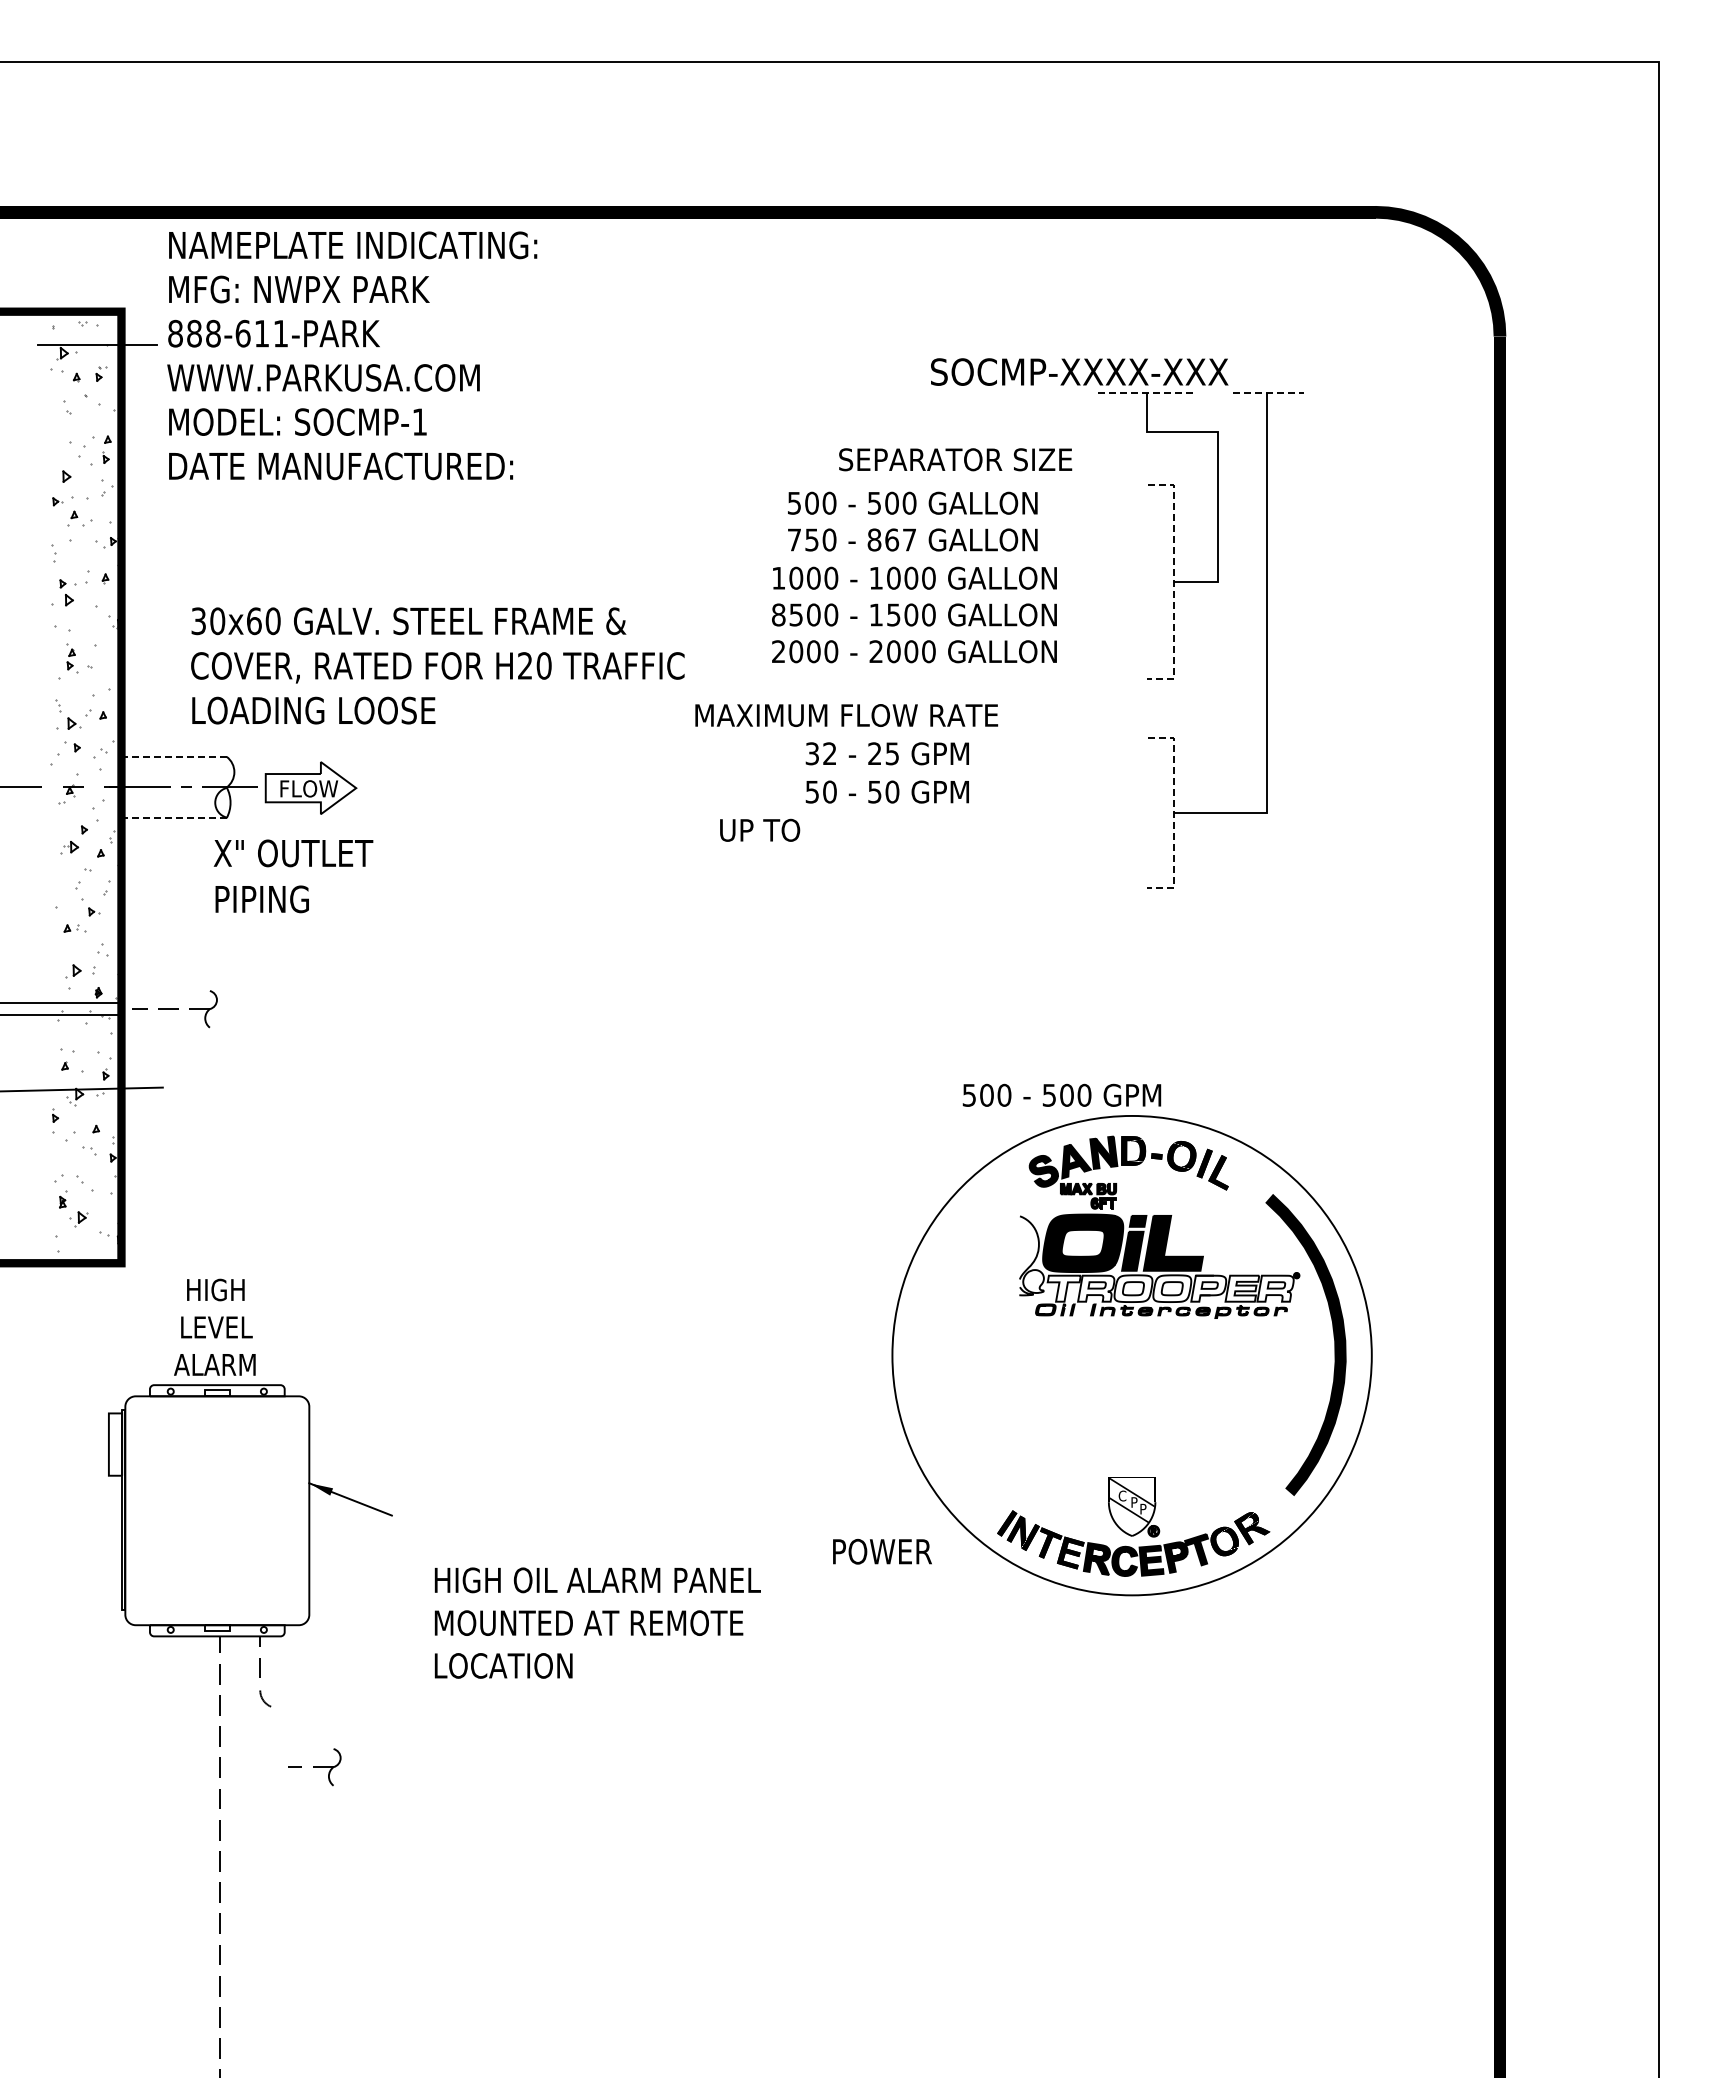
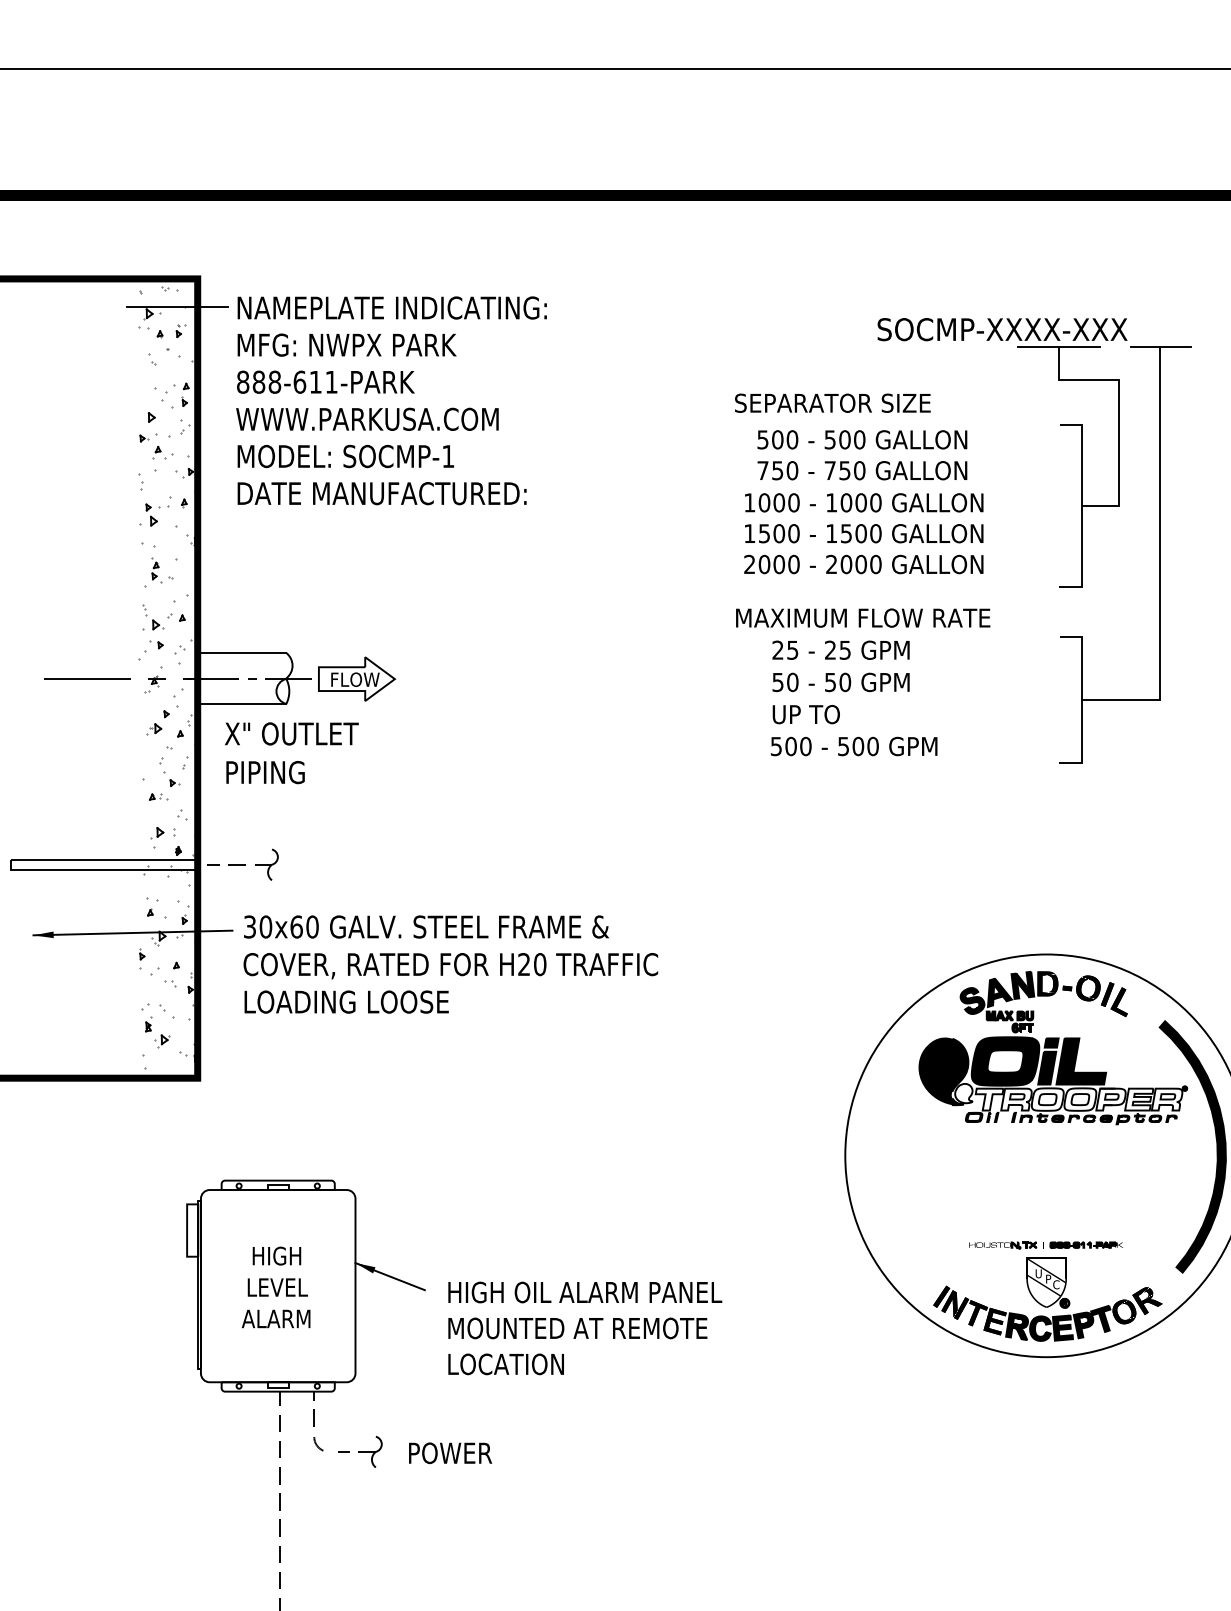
text: (352, 355) -> (391, 400), moved
line: (1147, 392) -> (1059, 346), dashed -> solid
line: (1268, 392) -> (1161, 346), dashed -> solid
text: (955, 459) -> (832, 403), moved
text: (891, 539) -> (844, 470), 867 -> 750
line: (1174, 583) -> (1082, 507), dashed -> solid
text: (778, 614) -> (749, 533), 8500 -> 1500
text: (437, 665) -> (450, 964), moved
text: (846, 715) -> (862, 618), moved
text: (820, 753) -> (784, 650), 32 -> 25
line: (174, 756) -> (242, 652), dashed -> solid
line: (1174, 814) -> (1082, 701), dashed -> solid
line: (174, 818) -> (242, 704), dashed -> solid
text: (760, 829) -> (806, 713), moved
text: (293, 876) -> (291, 753), moved
text: (1061, 1094) -> (853, 745), moved
fill: (1008, 1254) -> (942, 1070), added
text: (214, 1326) -> (275, 1286), moved
part: (1130, 1462) -> (1045, 1245), added
text: (1122, 1495) -> (1038, 1273), C -> U
text: (1143, 1508) -> (1056, 1284), P -> C
text: (882, 1551) -> (450, 1453), moved
text: (597, 1622) -> (584, 1327), moved
part: (314, 1767) -> (359, 1452), moved

